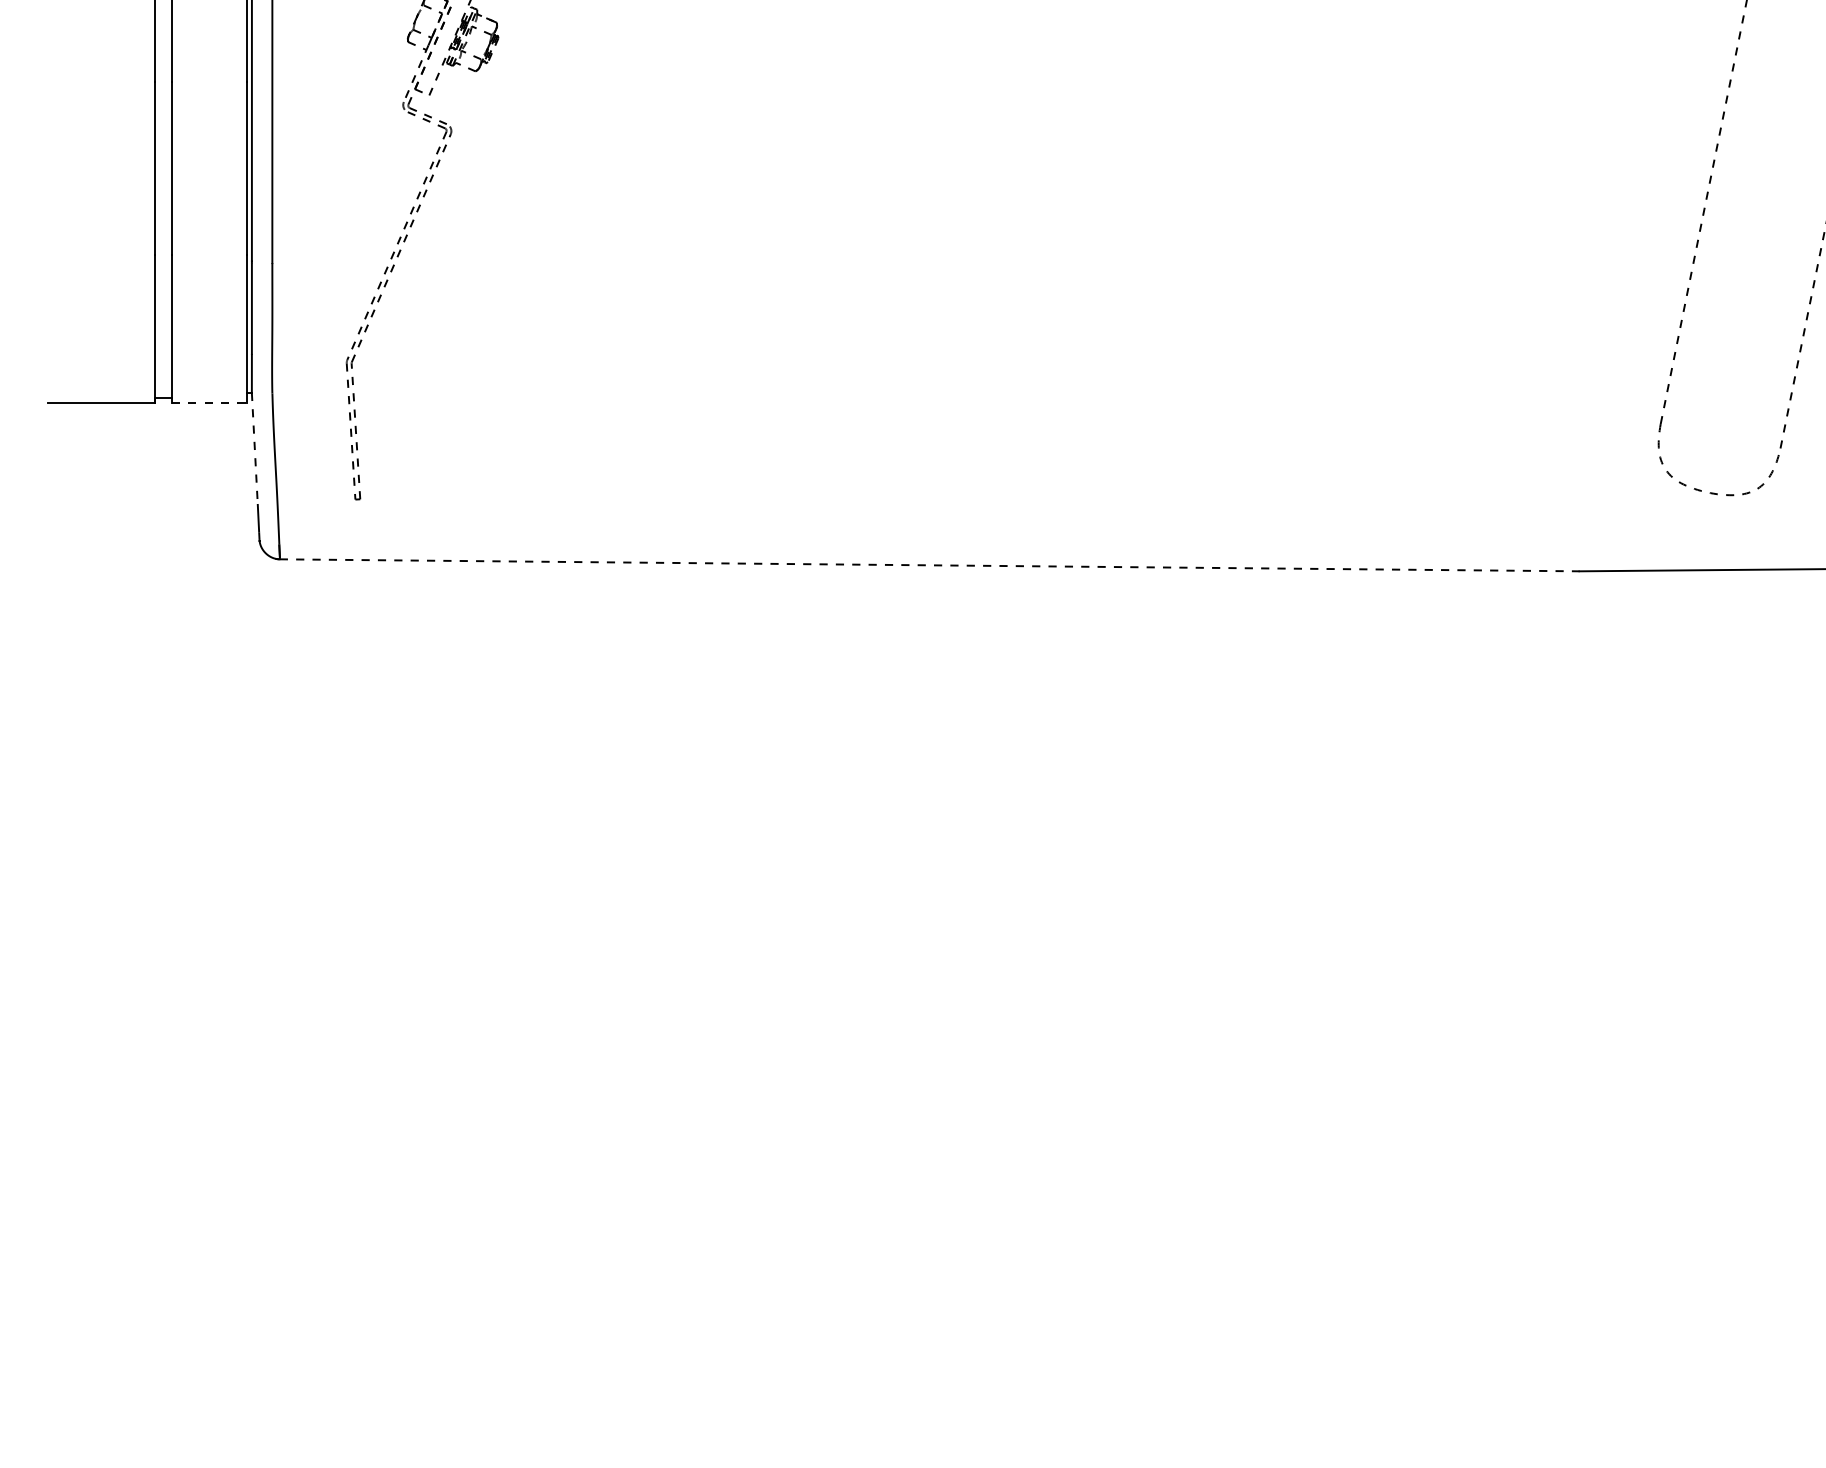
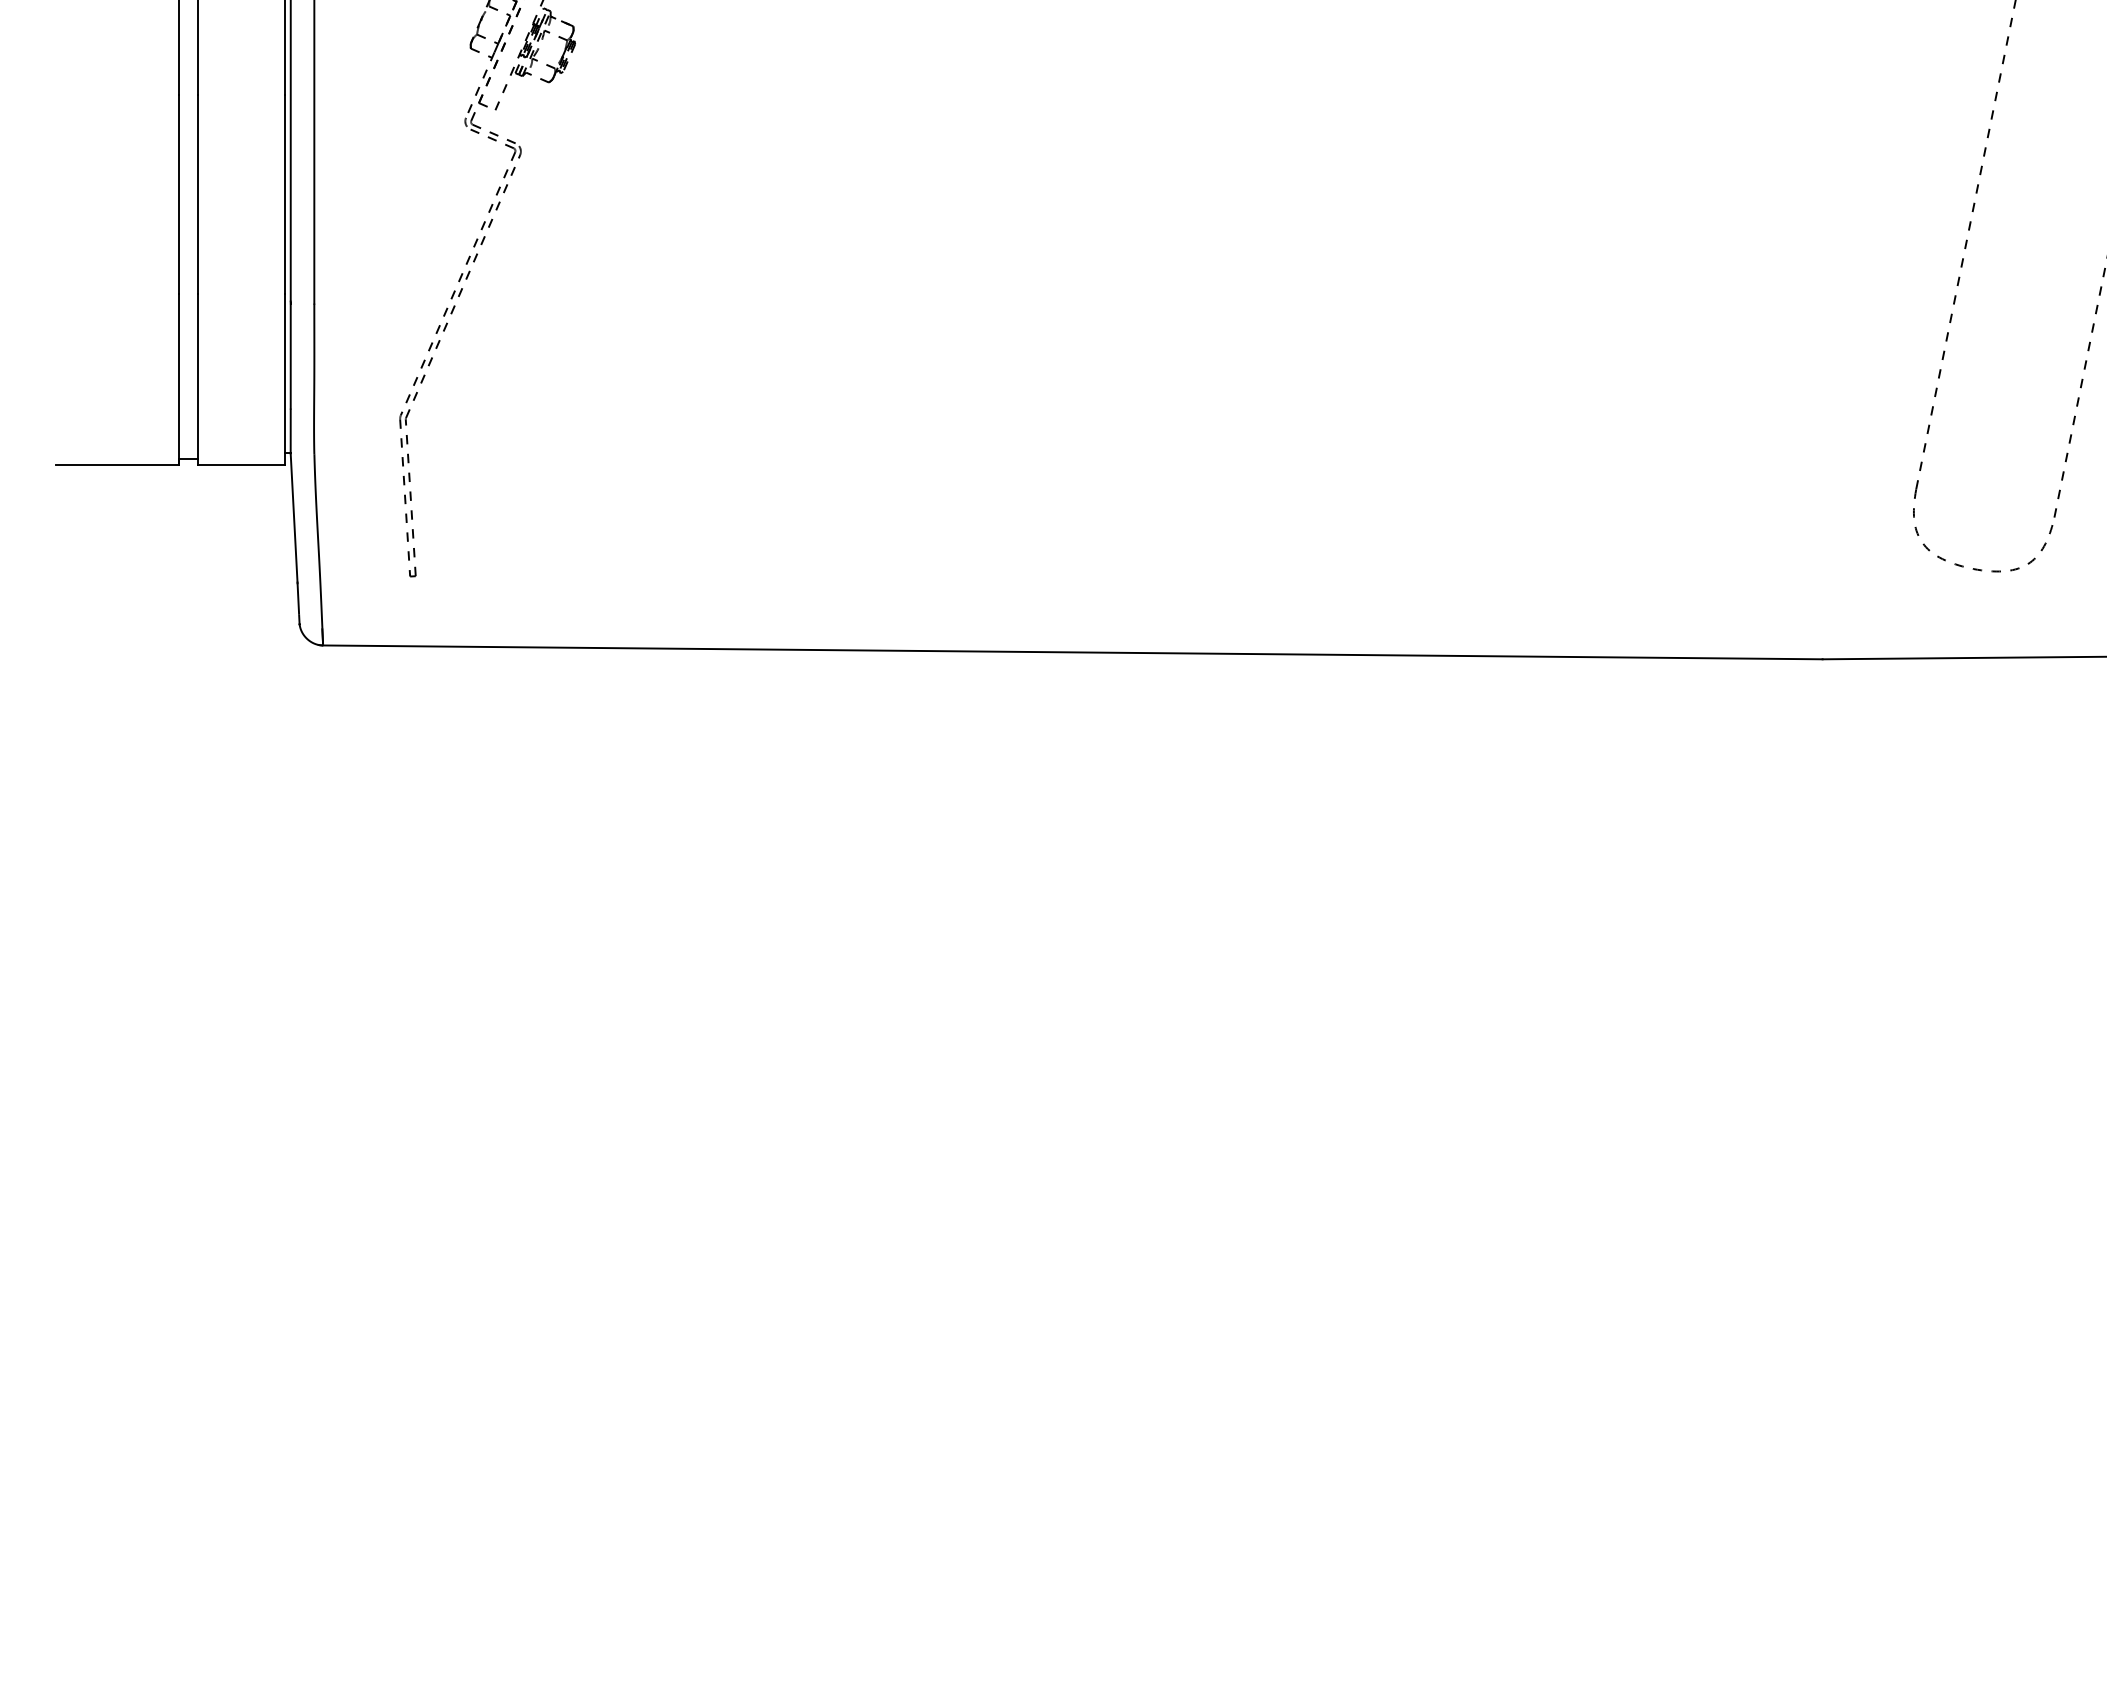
line: (210, 402) -> (242, 464), dashed -> solid
line: (255, 449) -> (294, 518), dashed -> solid
line: (929, 565) -> (1072, 652), dashed -> solid

